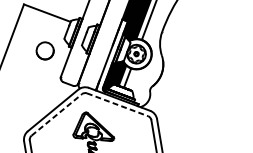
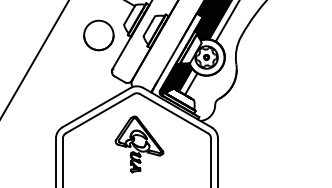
part: (44, 50) -> (98, 35), size x1.43
line: (117, 104) -> (174, 113), dashed -> solid
line: (57, 114) -> (100, 113), dashed -> solid

